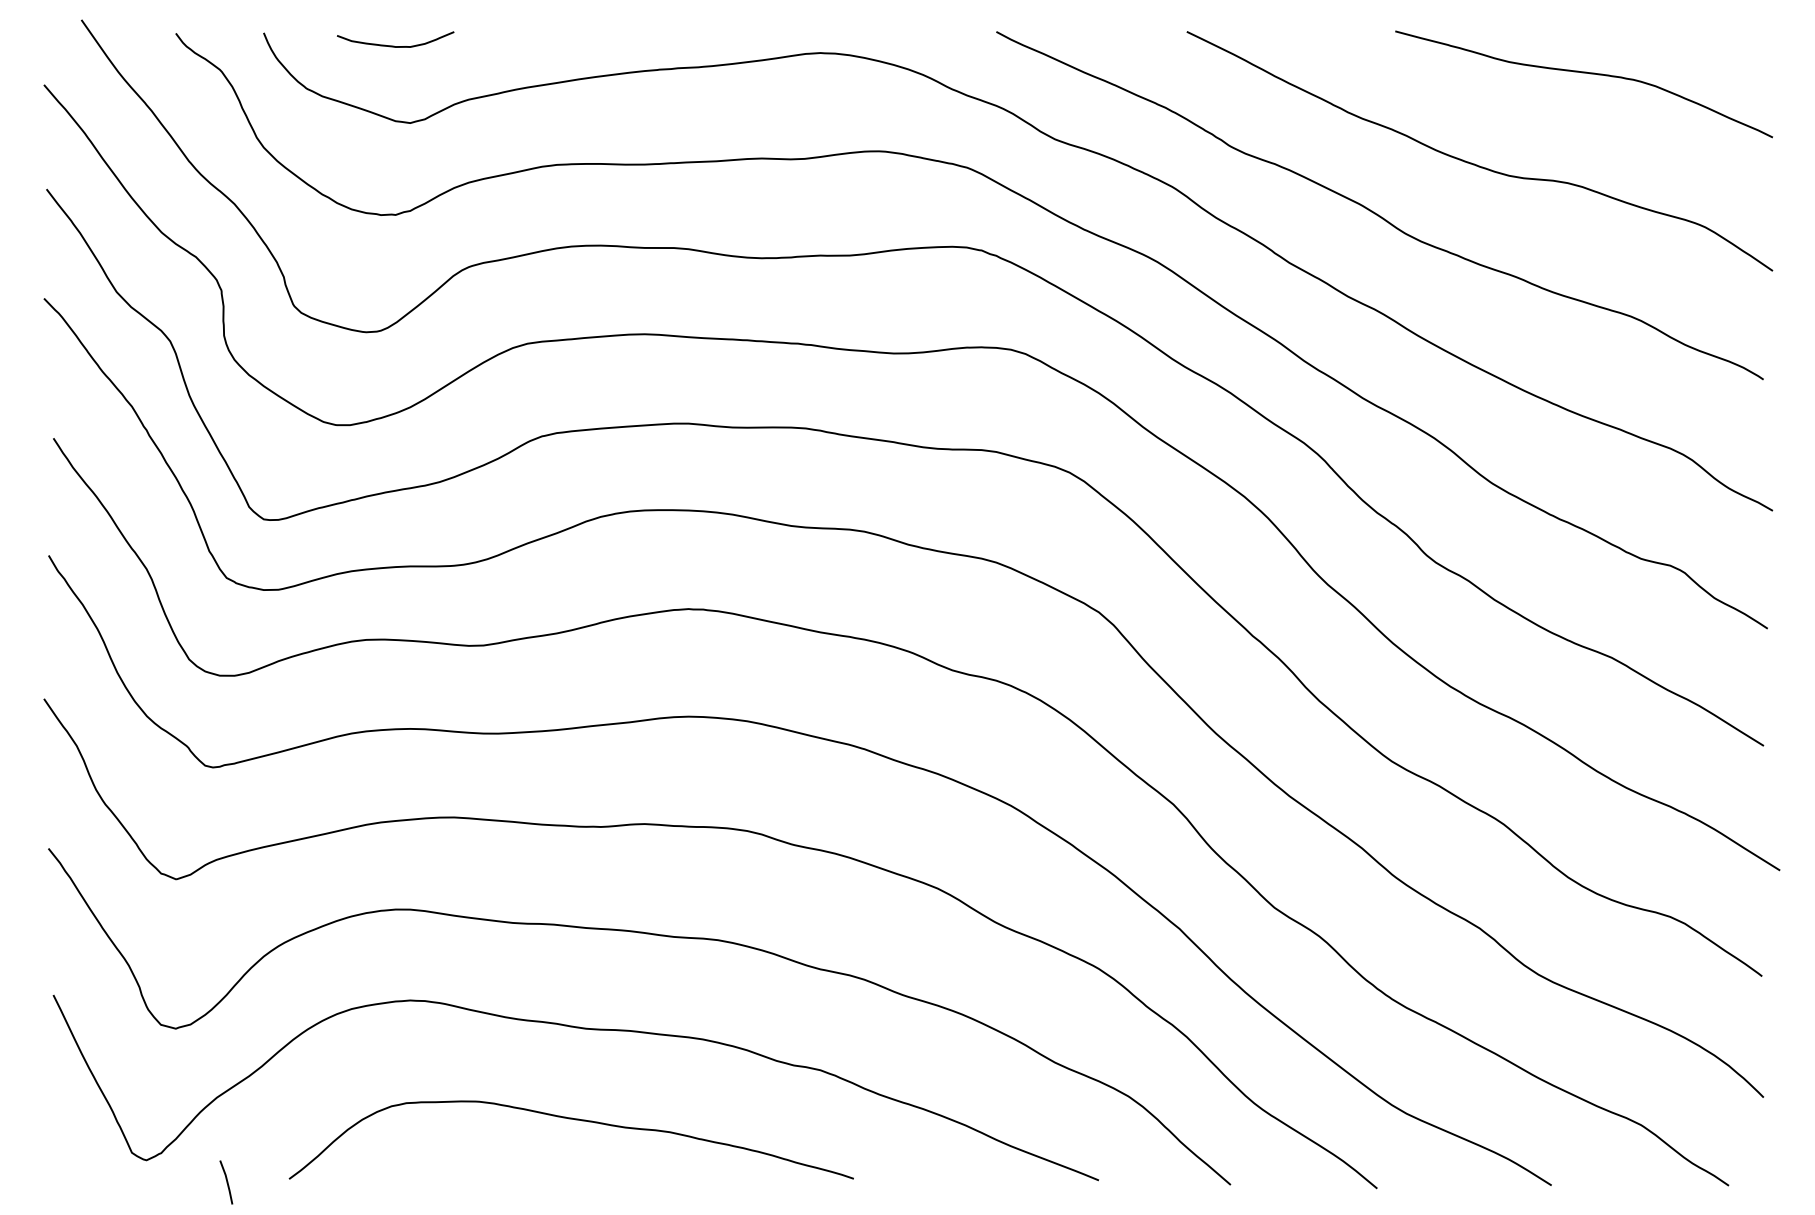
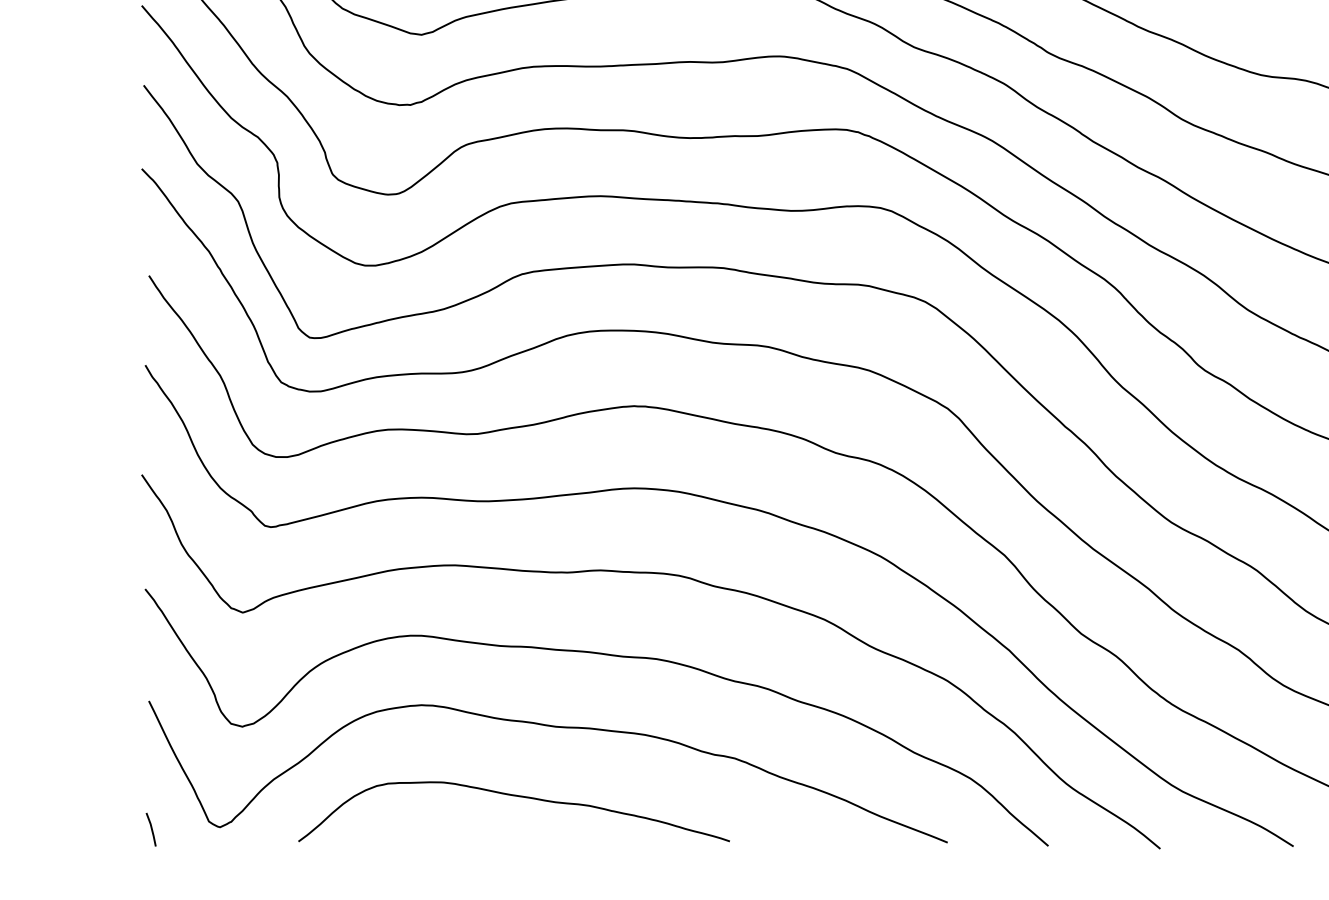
curve: (575, 1120) -> (517, 796), moved
line: (226, 1182) -> (151, 829), moved

